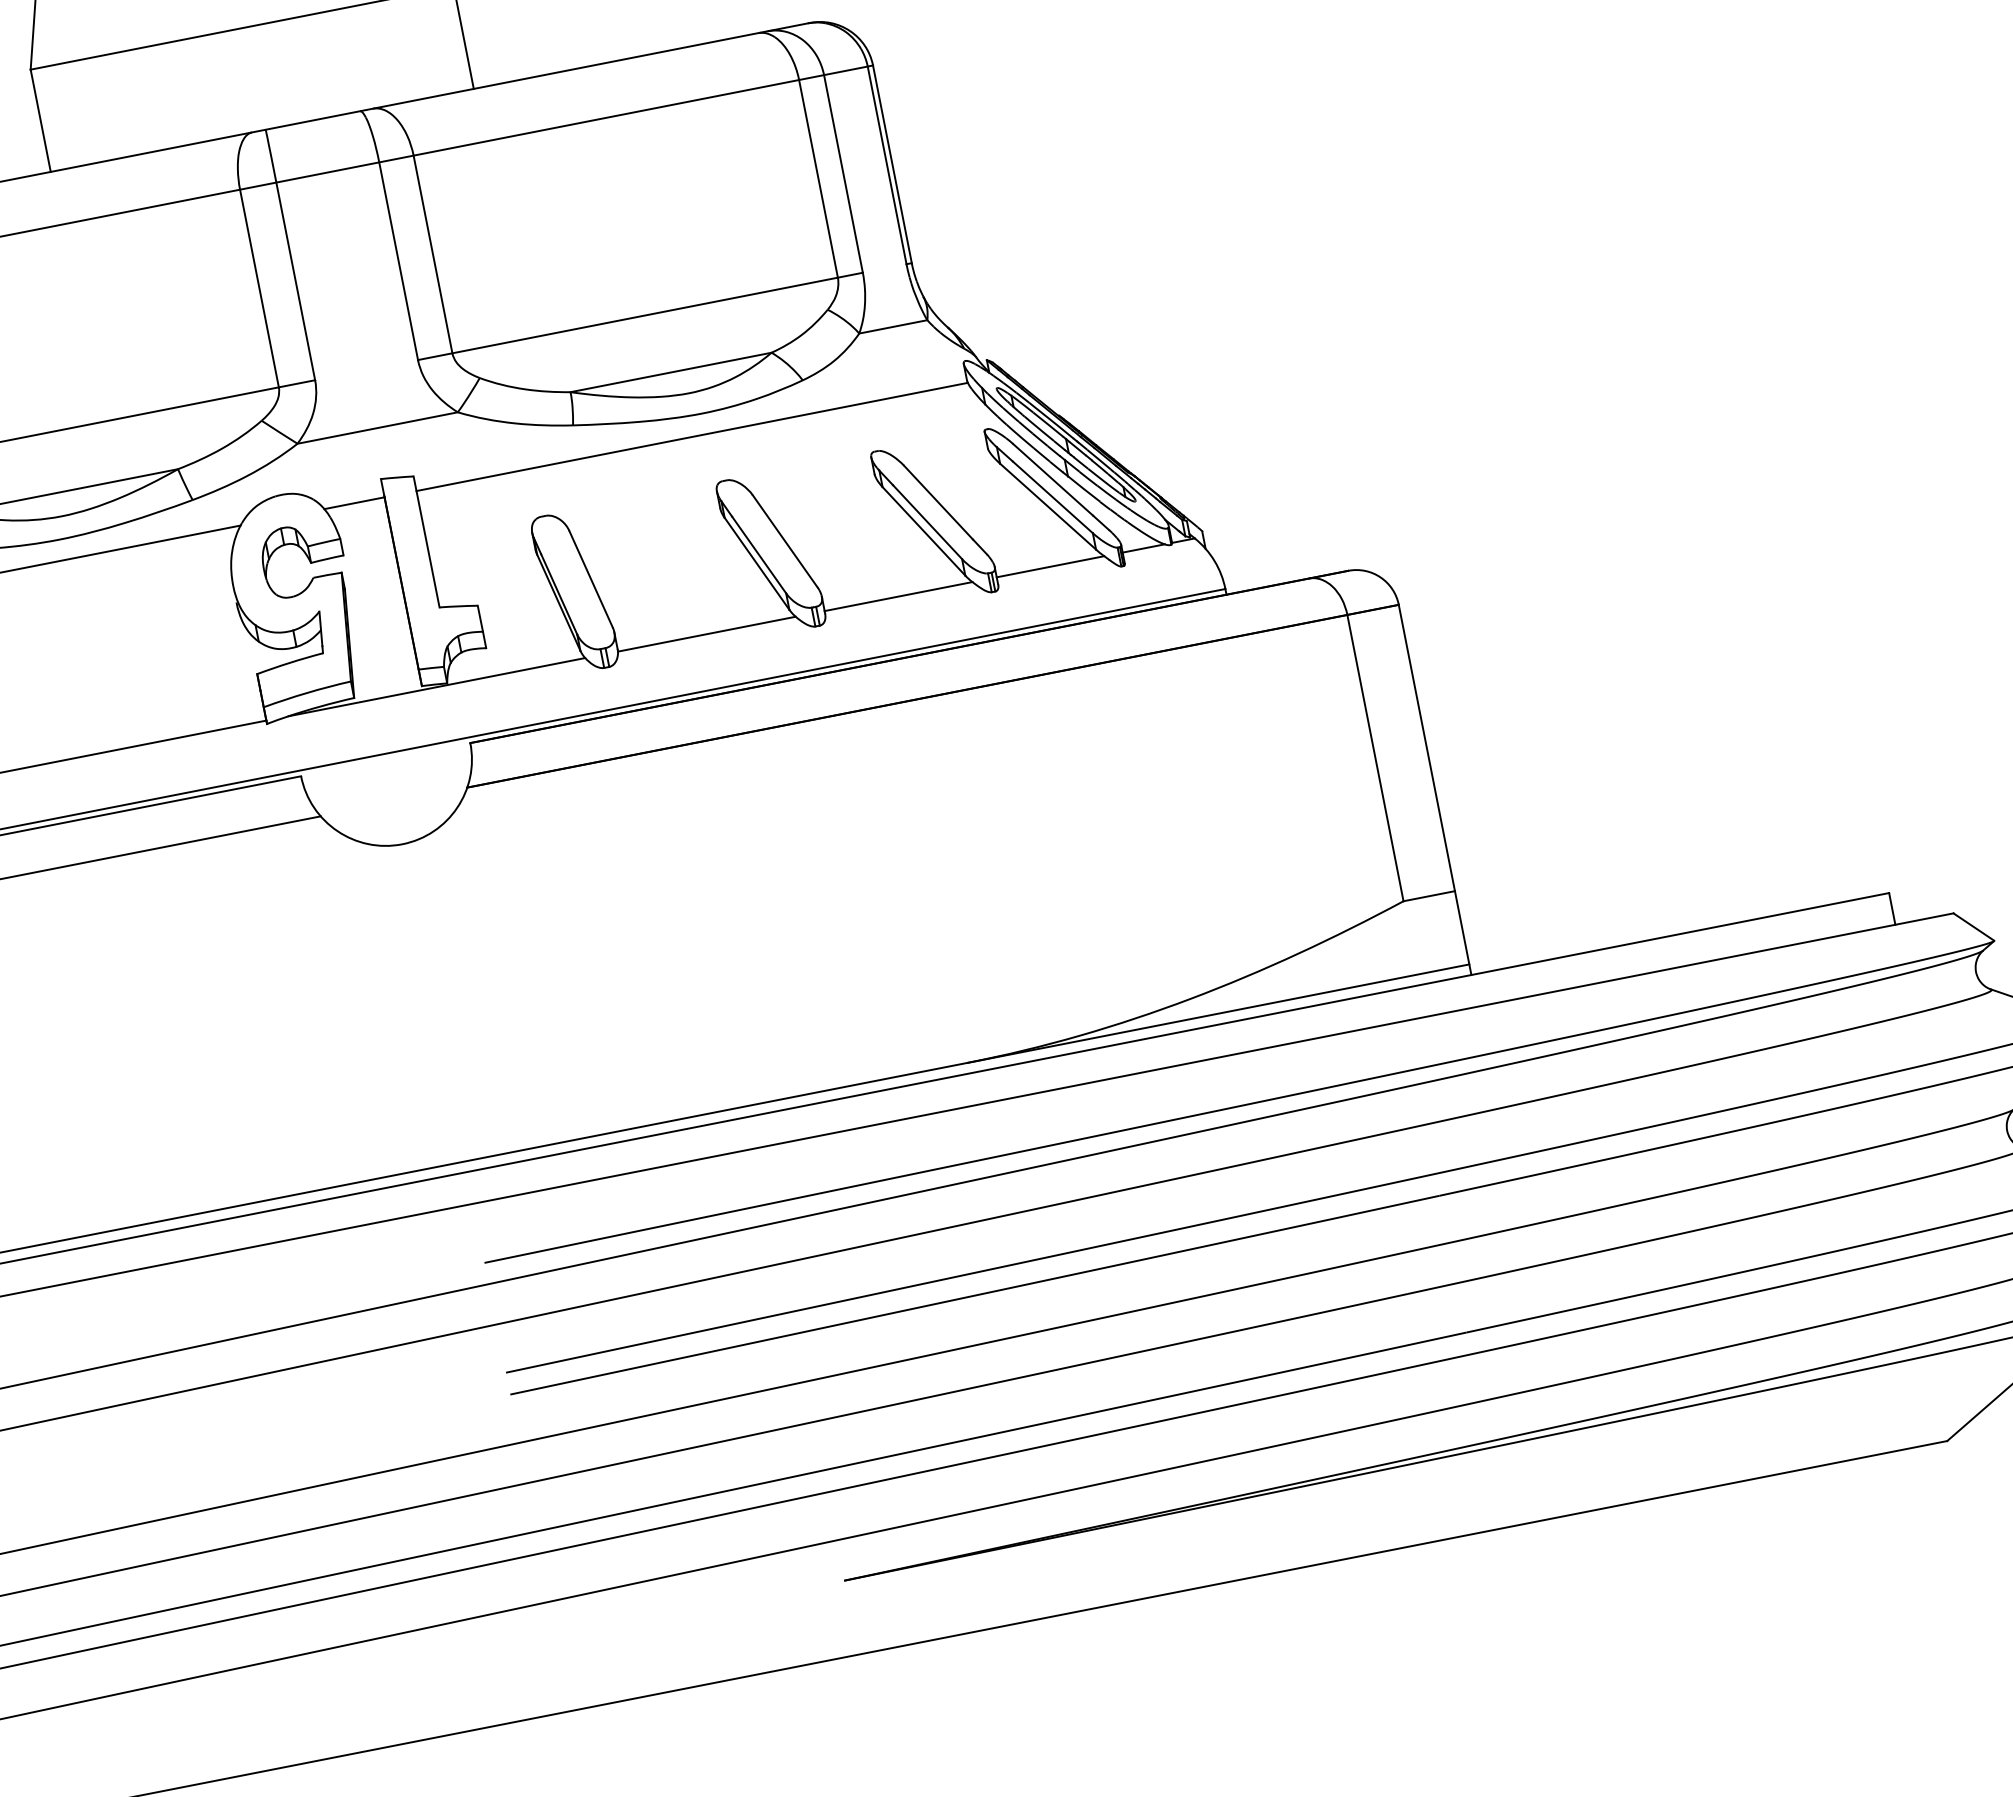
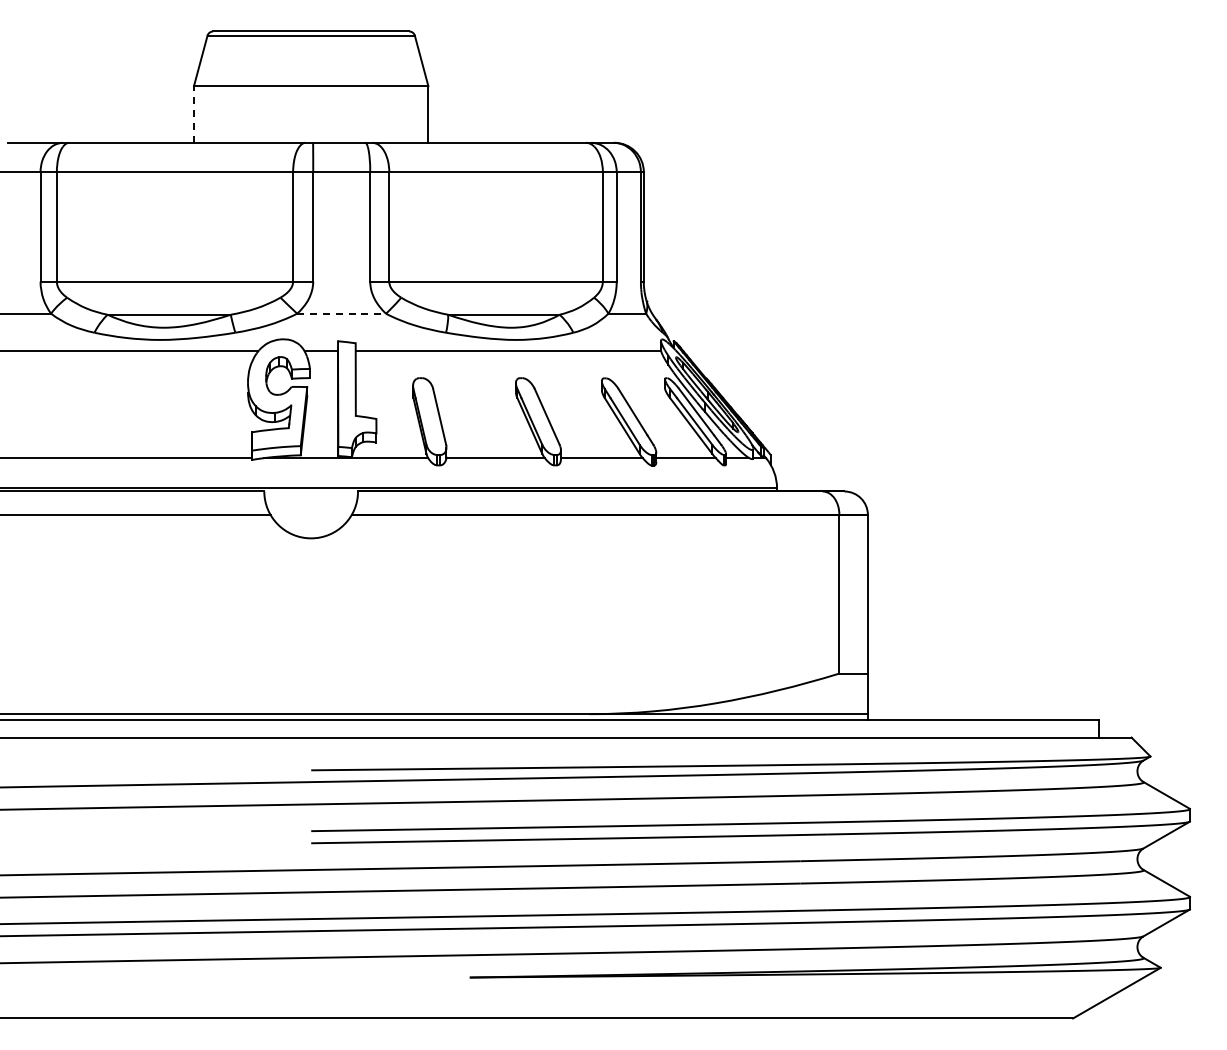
line: (39, 120) -> (193, 114), solid -> dashed
line: (379, 427) -> (342, 313), solid -> dashed

